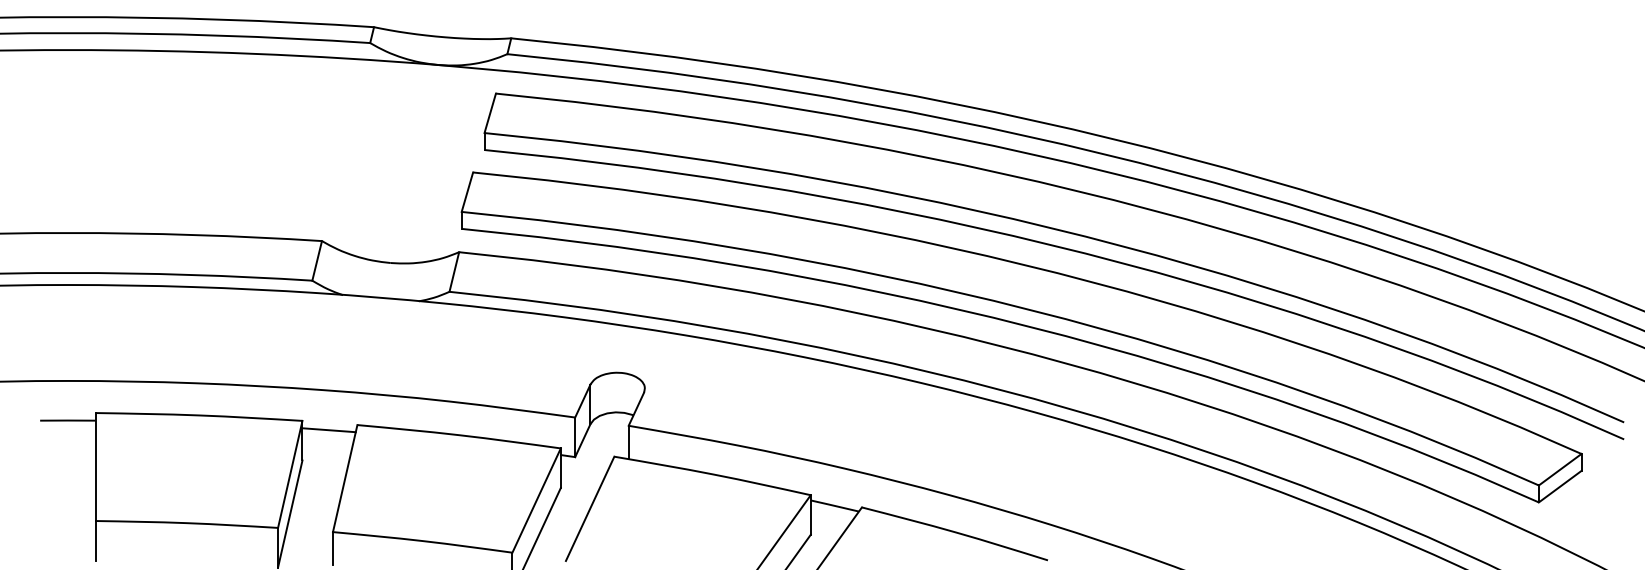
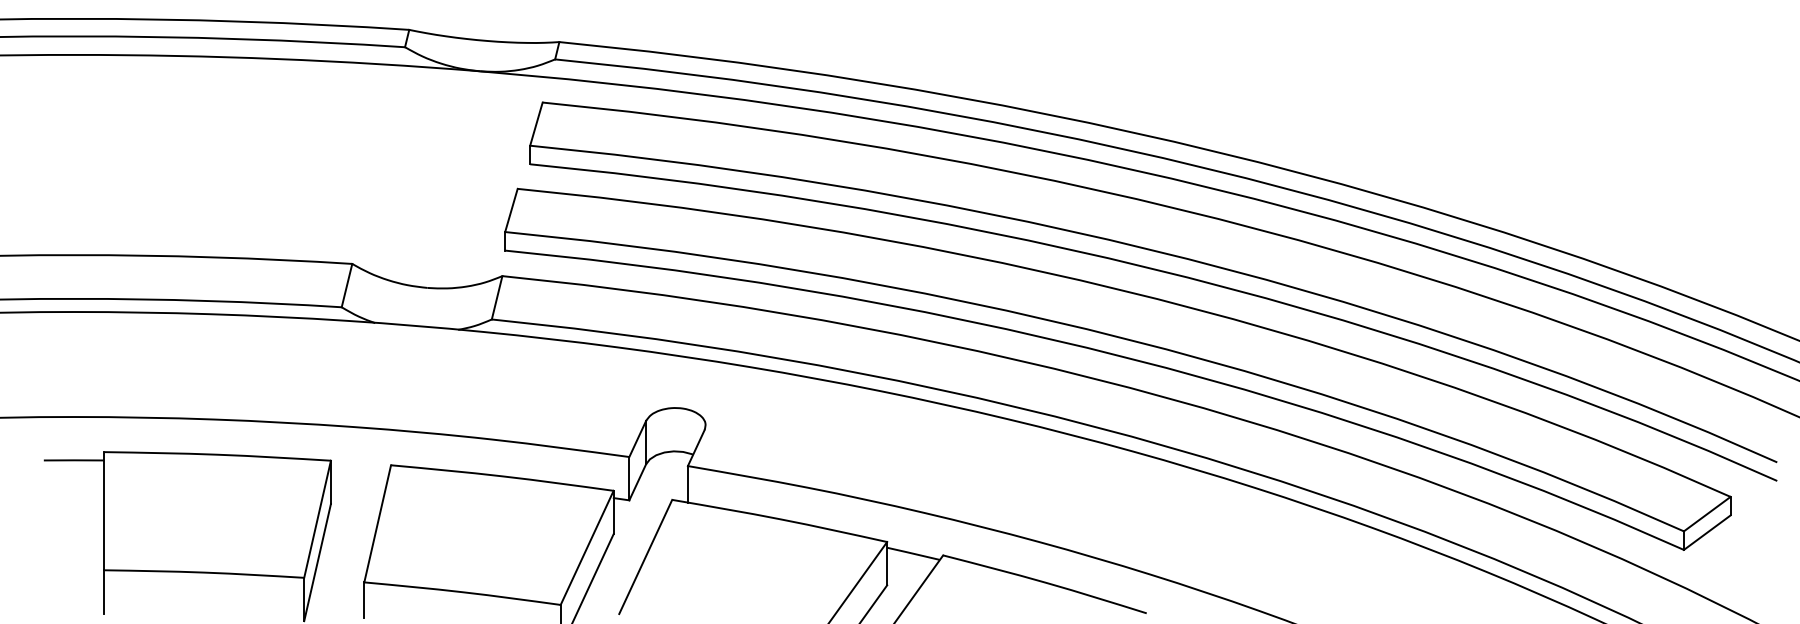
line: (328, 430) -> (359, 471), removed

